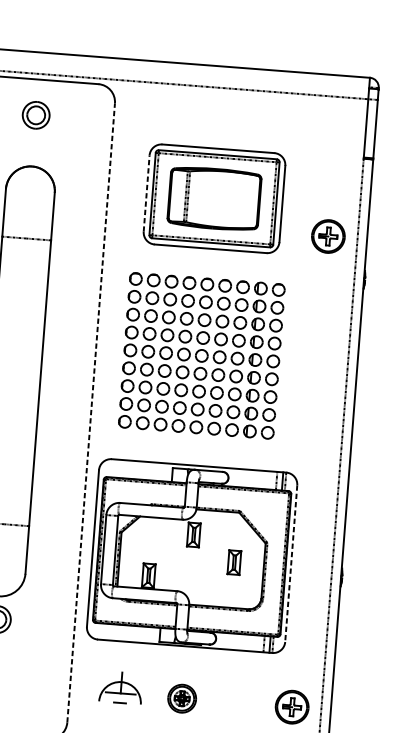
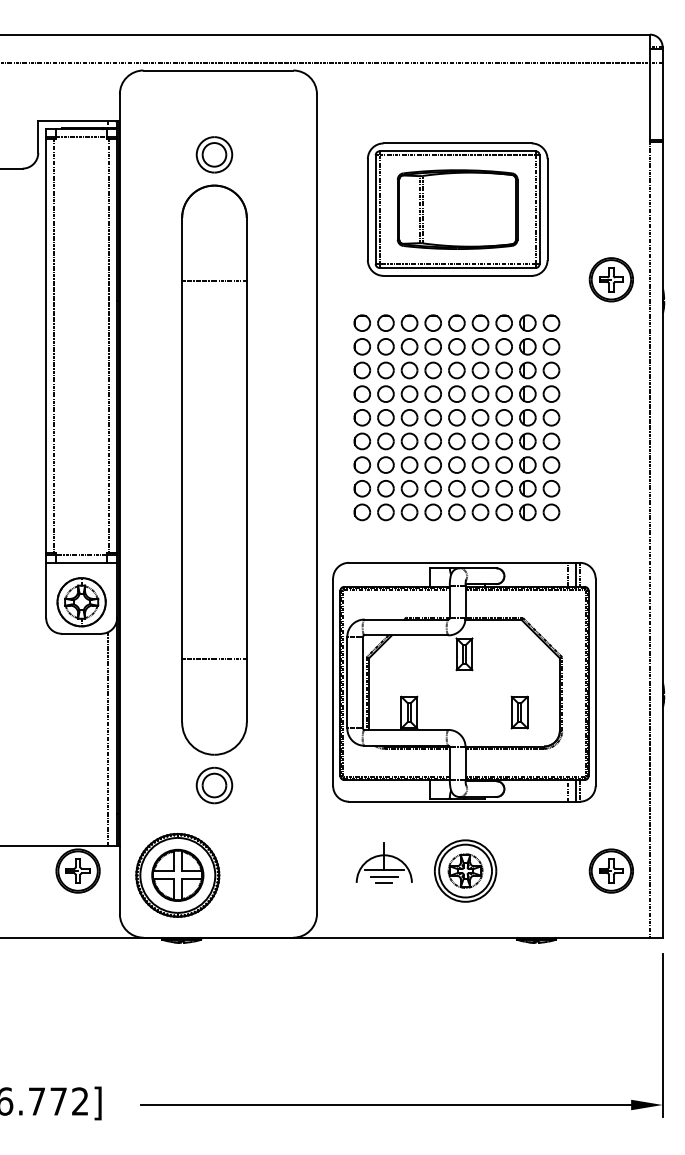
part: (36, 115) -> (214, 154), moved
line: (146, 193) -> (367, 209), dashed -> solid
part: (327, 236) -> (610, 279), moved
line: (90, 413) -> (316, 504), dashed -> solid
part: (234, 562) -> (519, 712), moved
line: (291, 563) -> (595, 682), dashed -> solid
line: (120, 698) -> (384, 876), added
part: (182, 698) -> (465, 870), size x1.67

